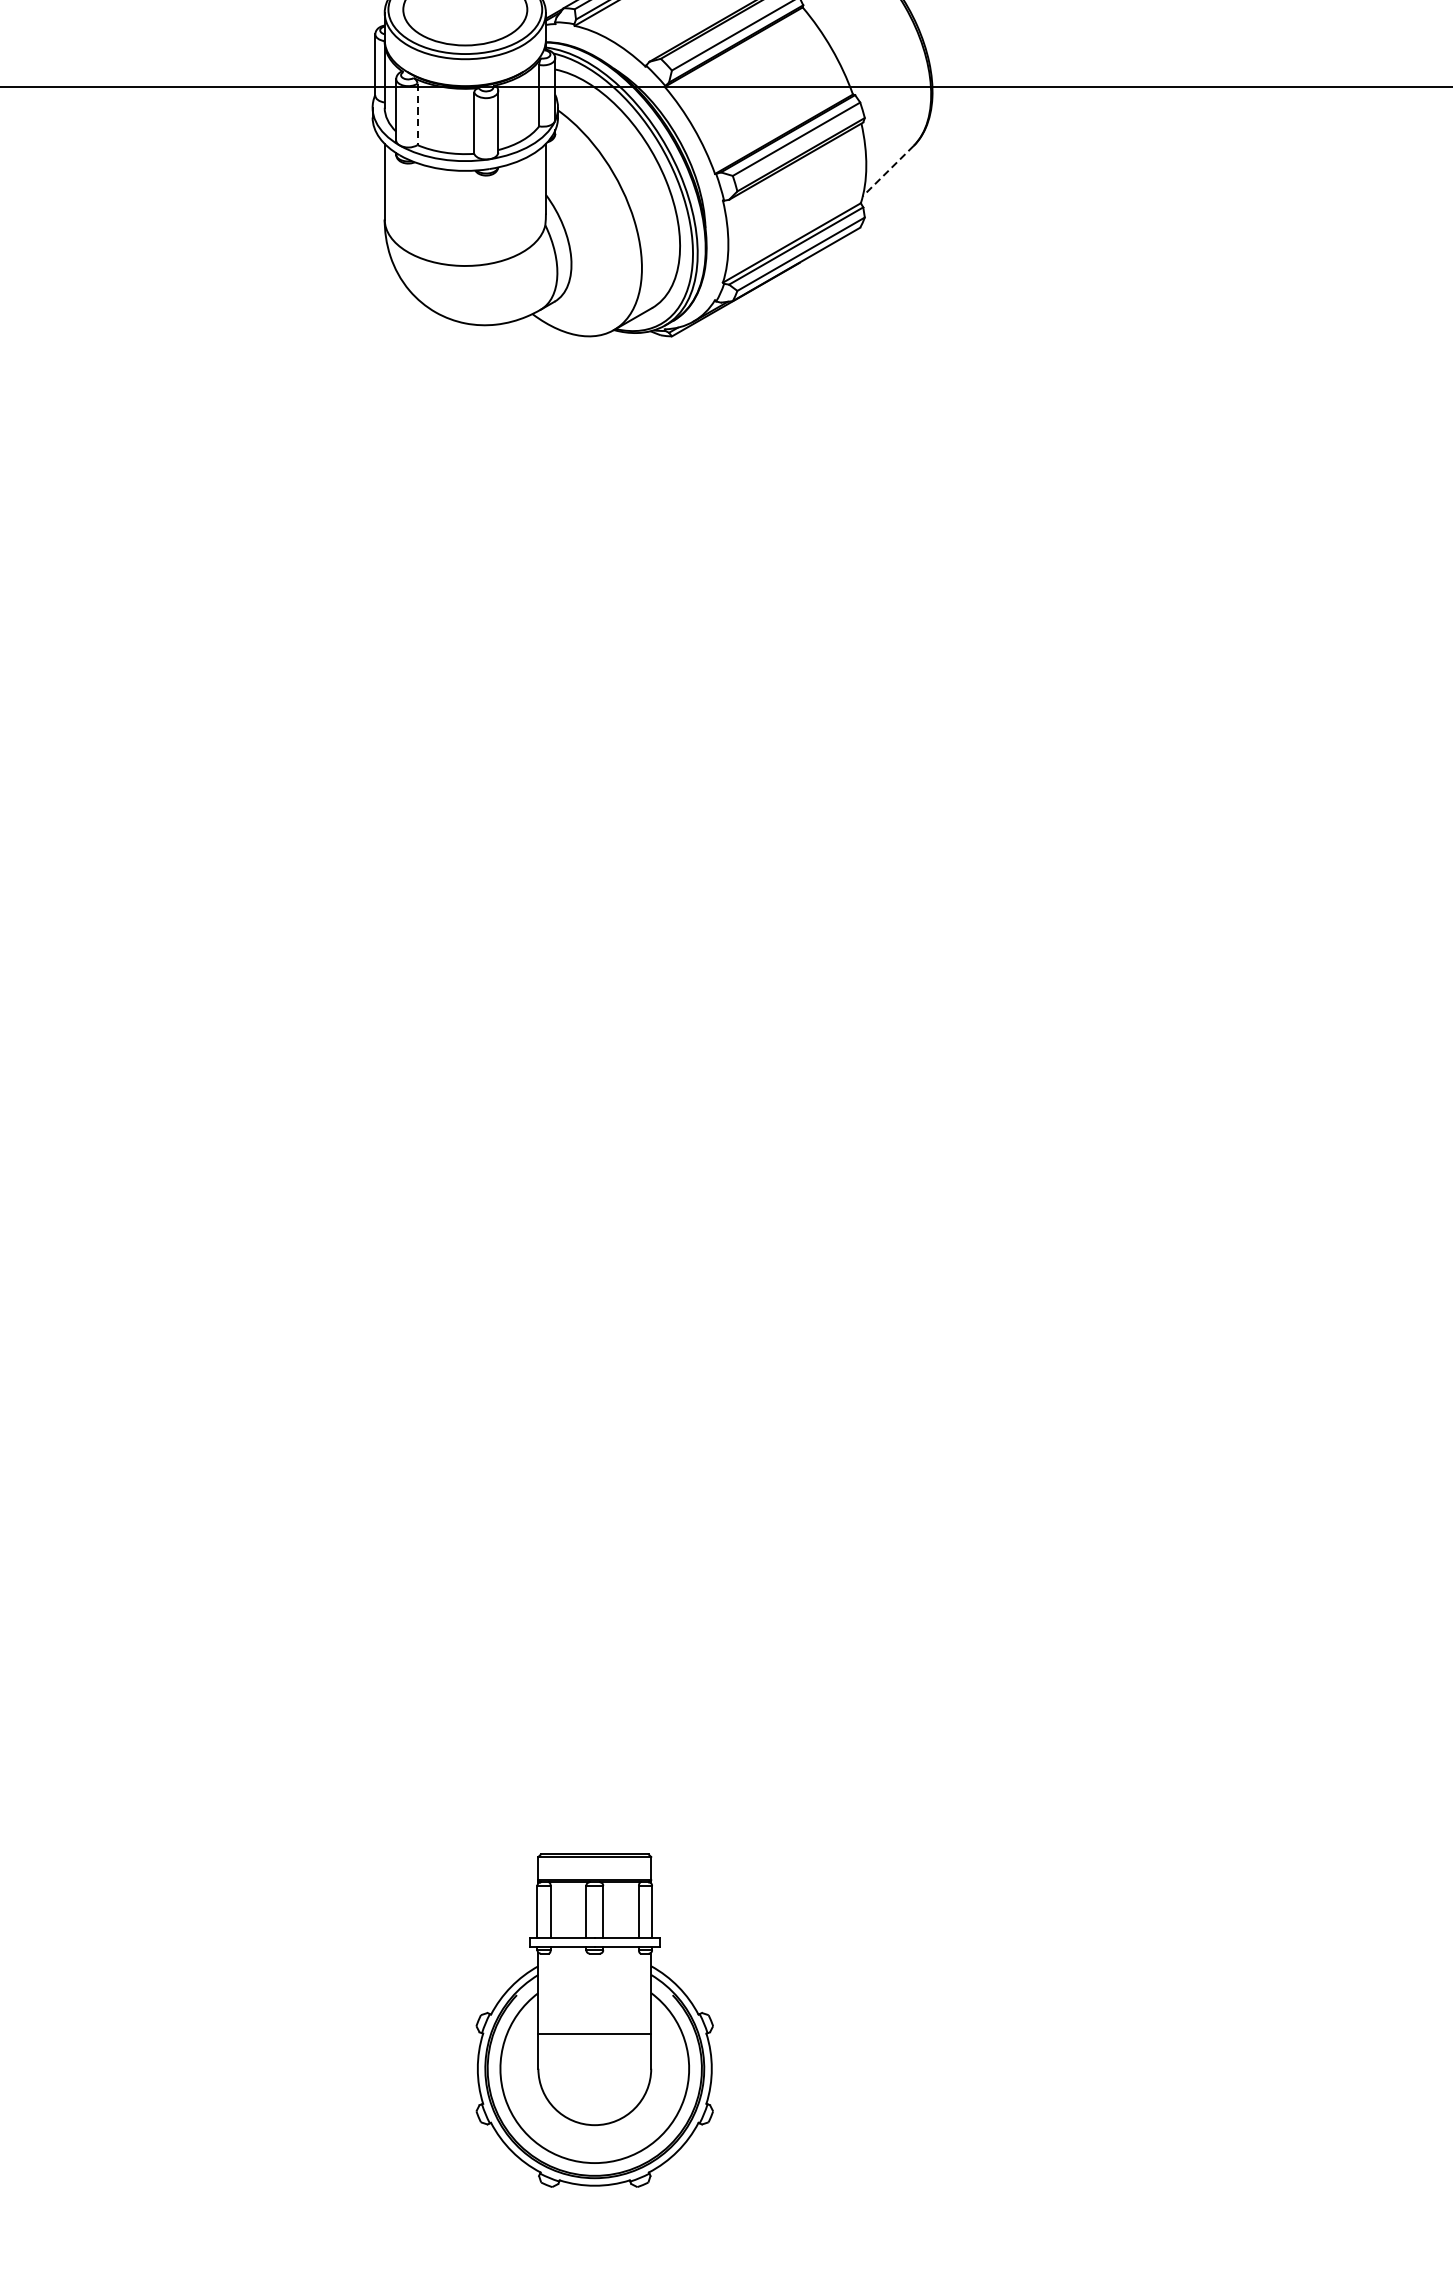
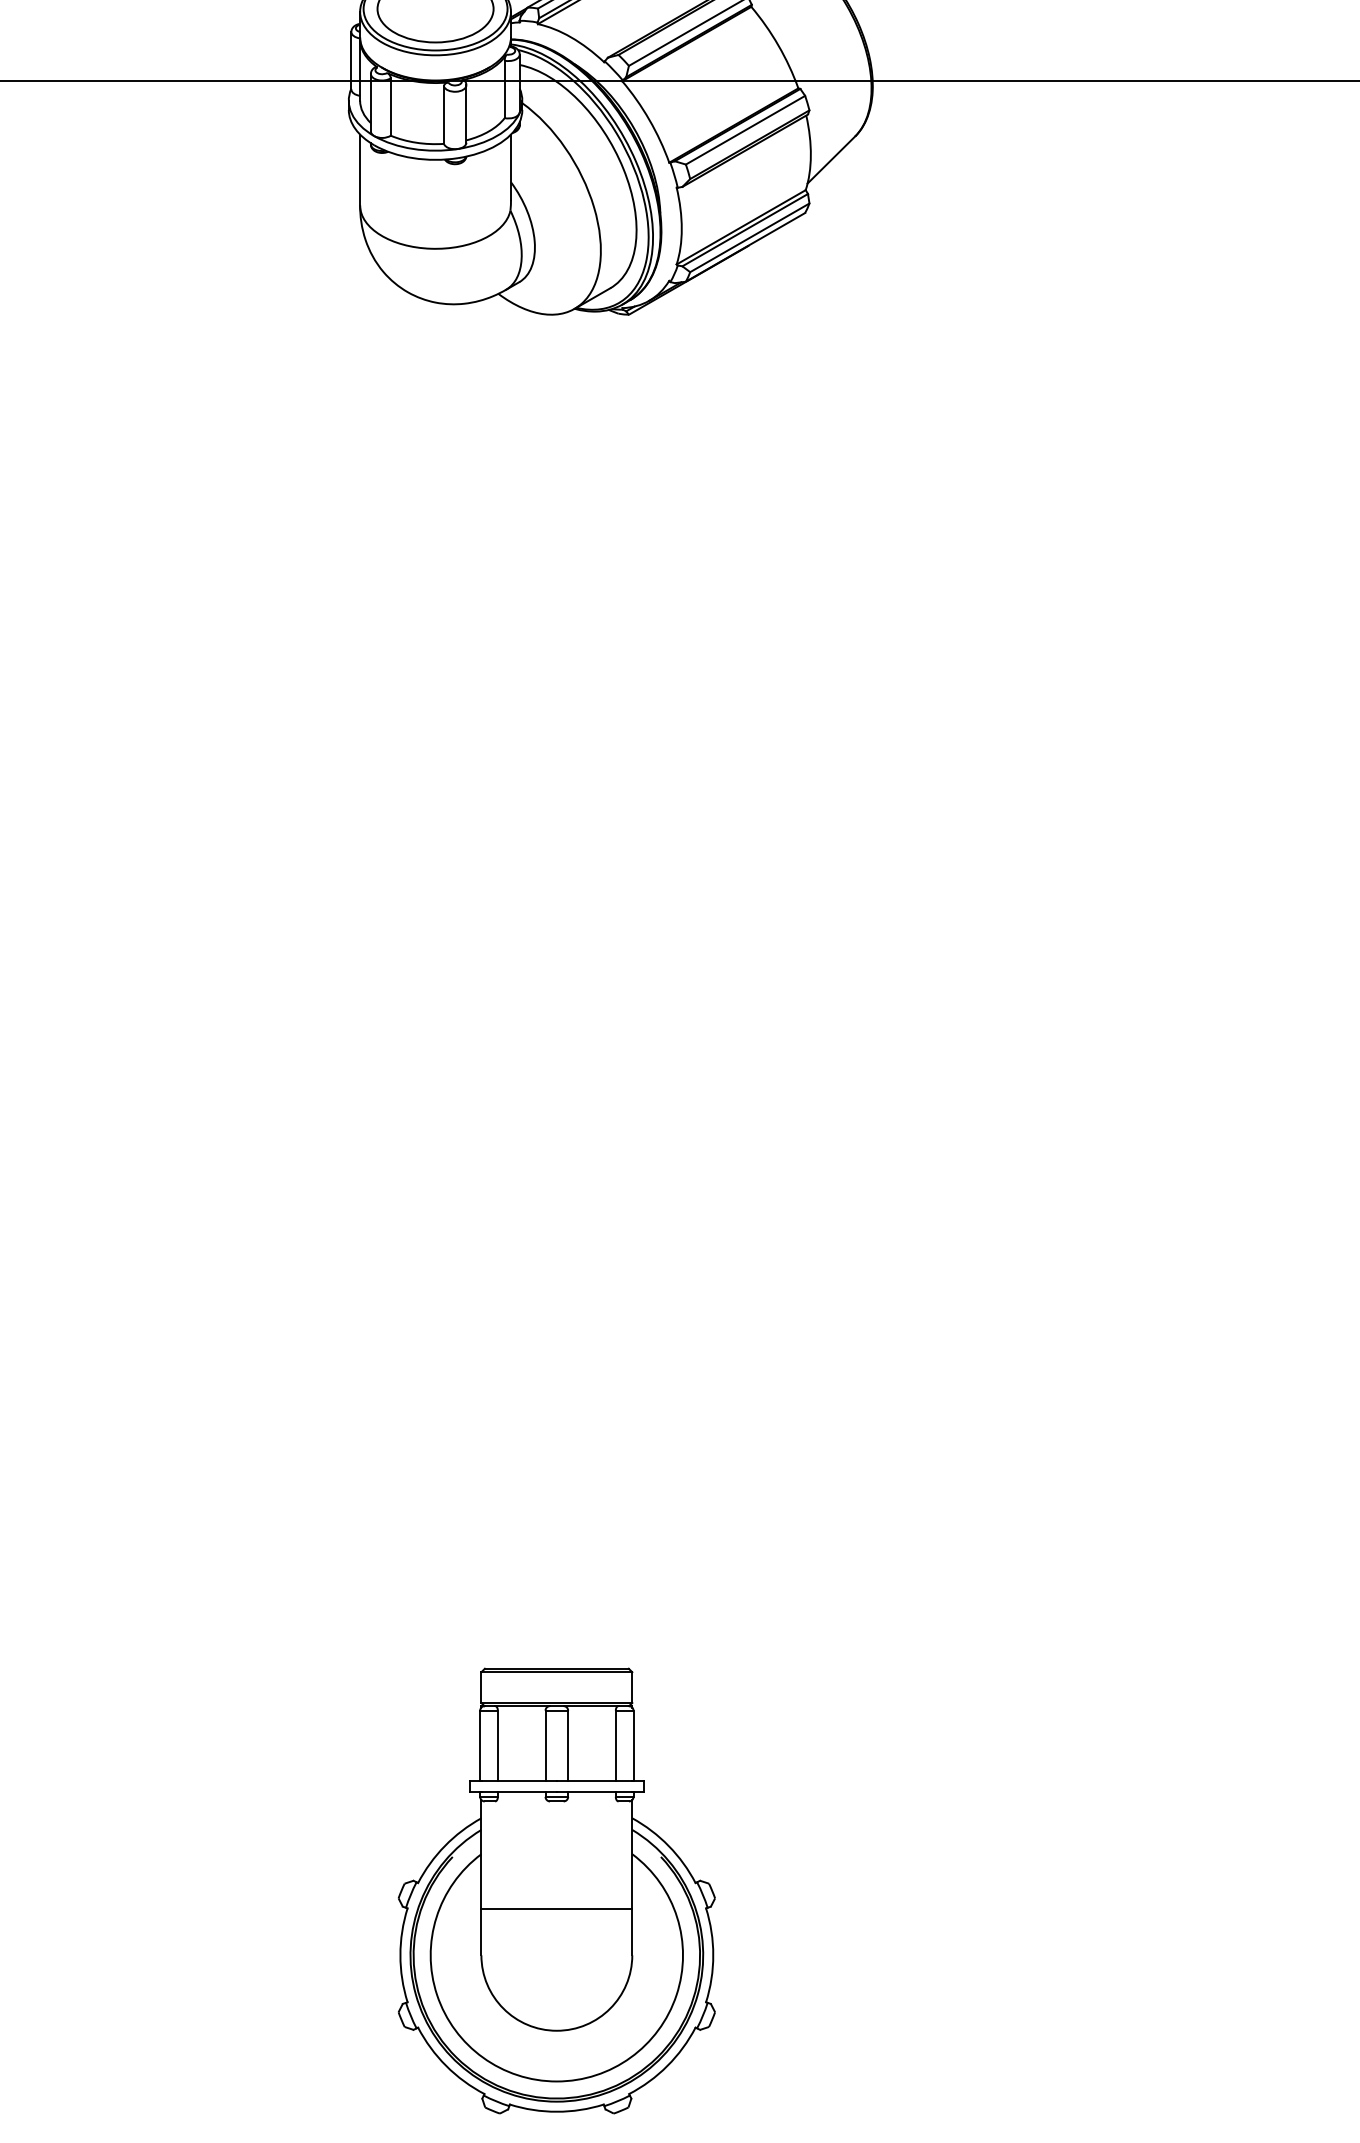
line: (417, 114) -> (390, 107), dashed -> solid
line: (888, 171) -> (831, 160), dashed -> solid
part: (594, 2020) -> (556, 1890), size x1.43

